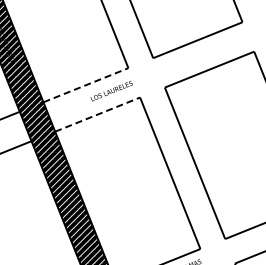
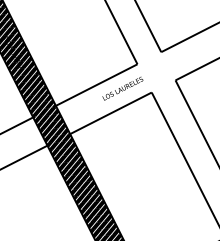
line: (85, 85) -> (96, 85), dashed -> solid
line: (97, 114) -> (110, 113), dashed -> solid

